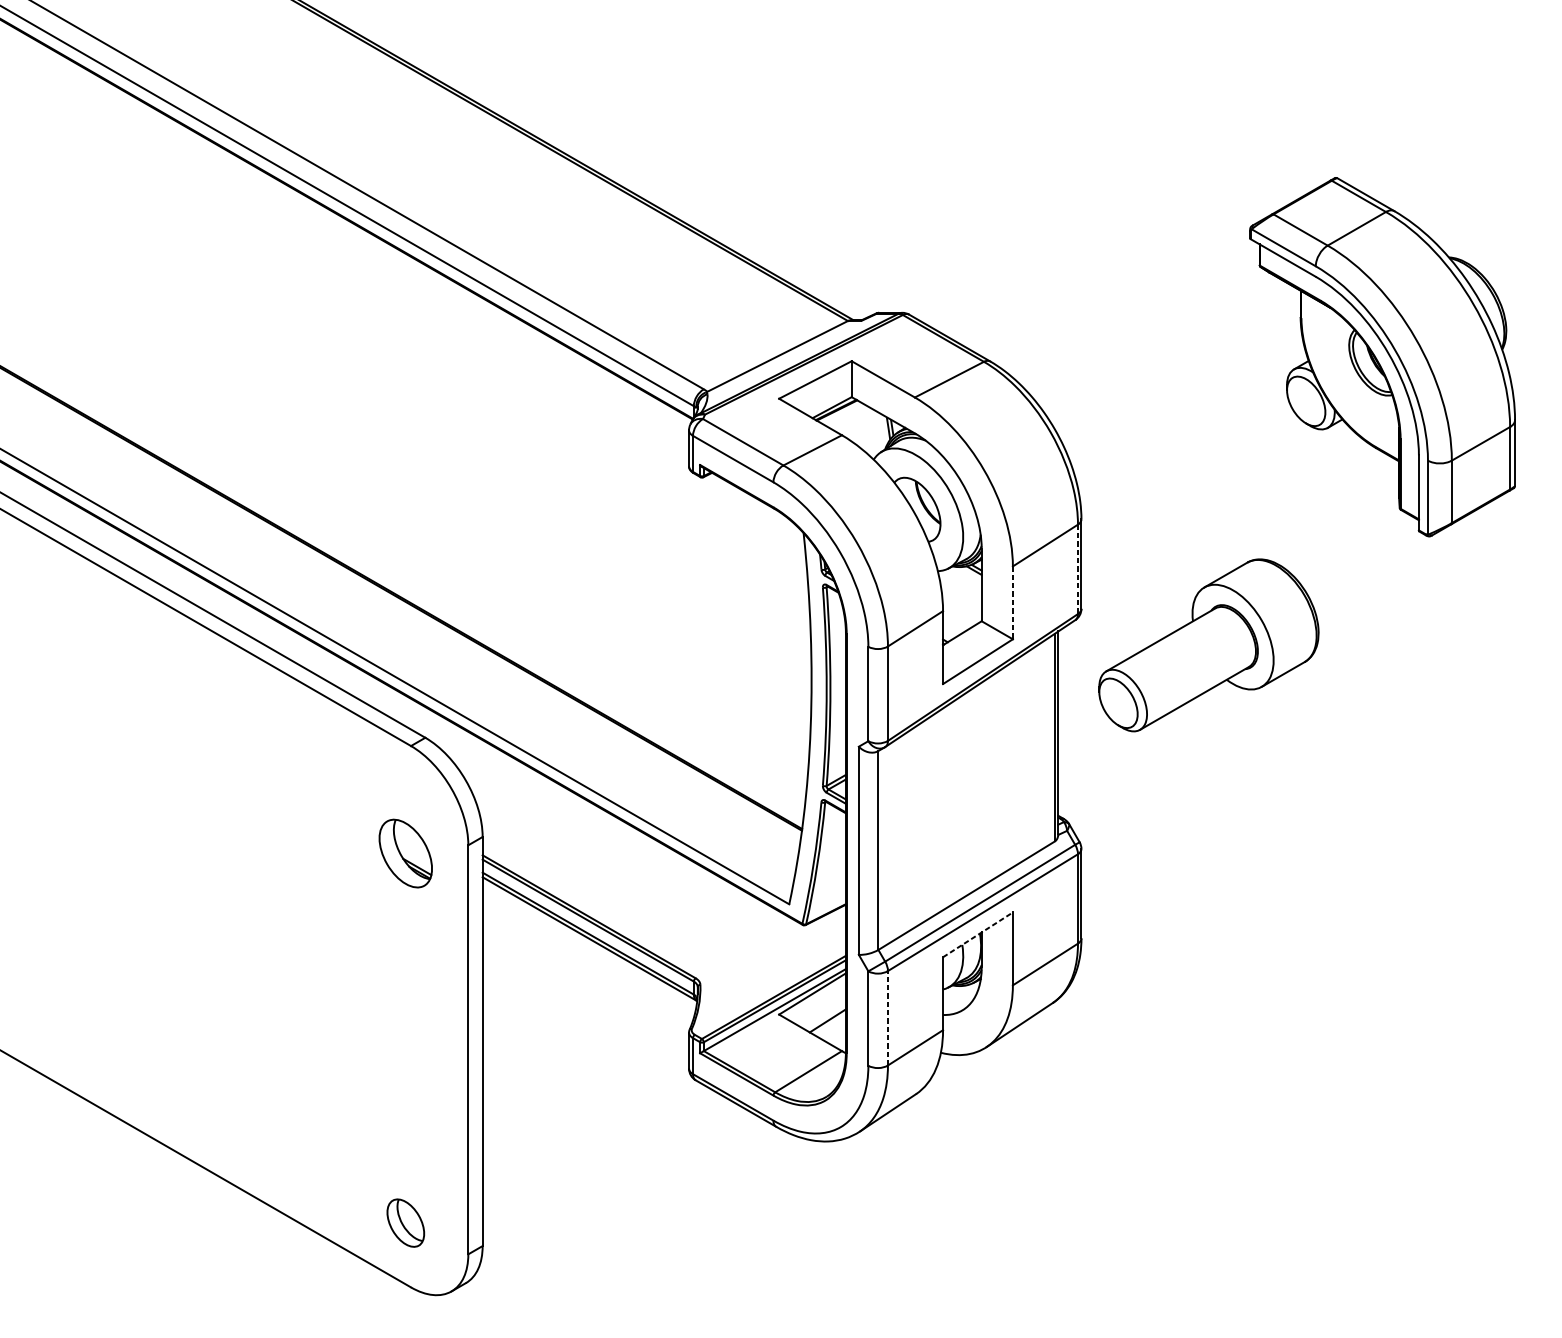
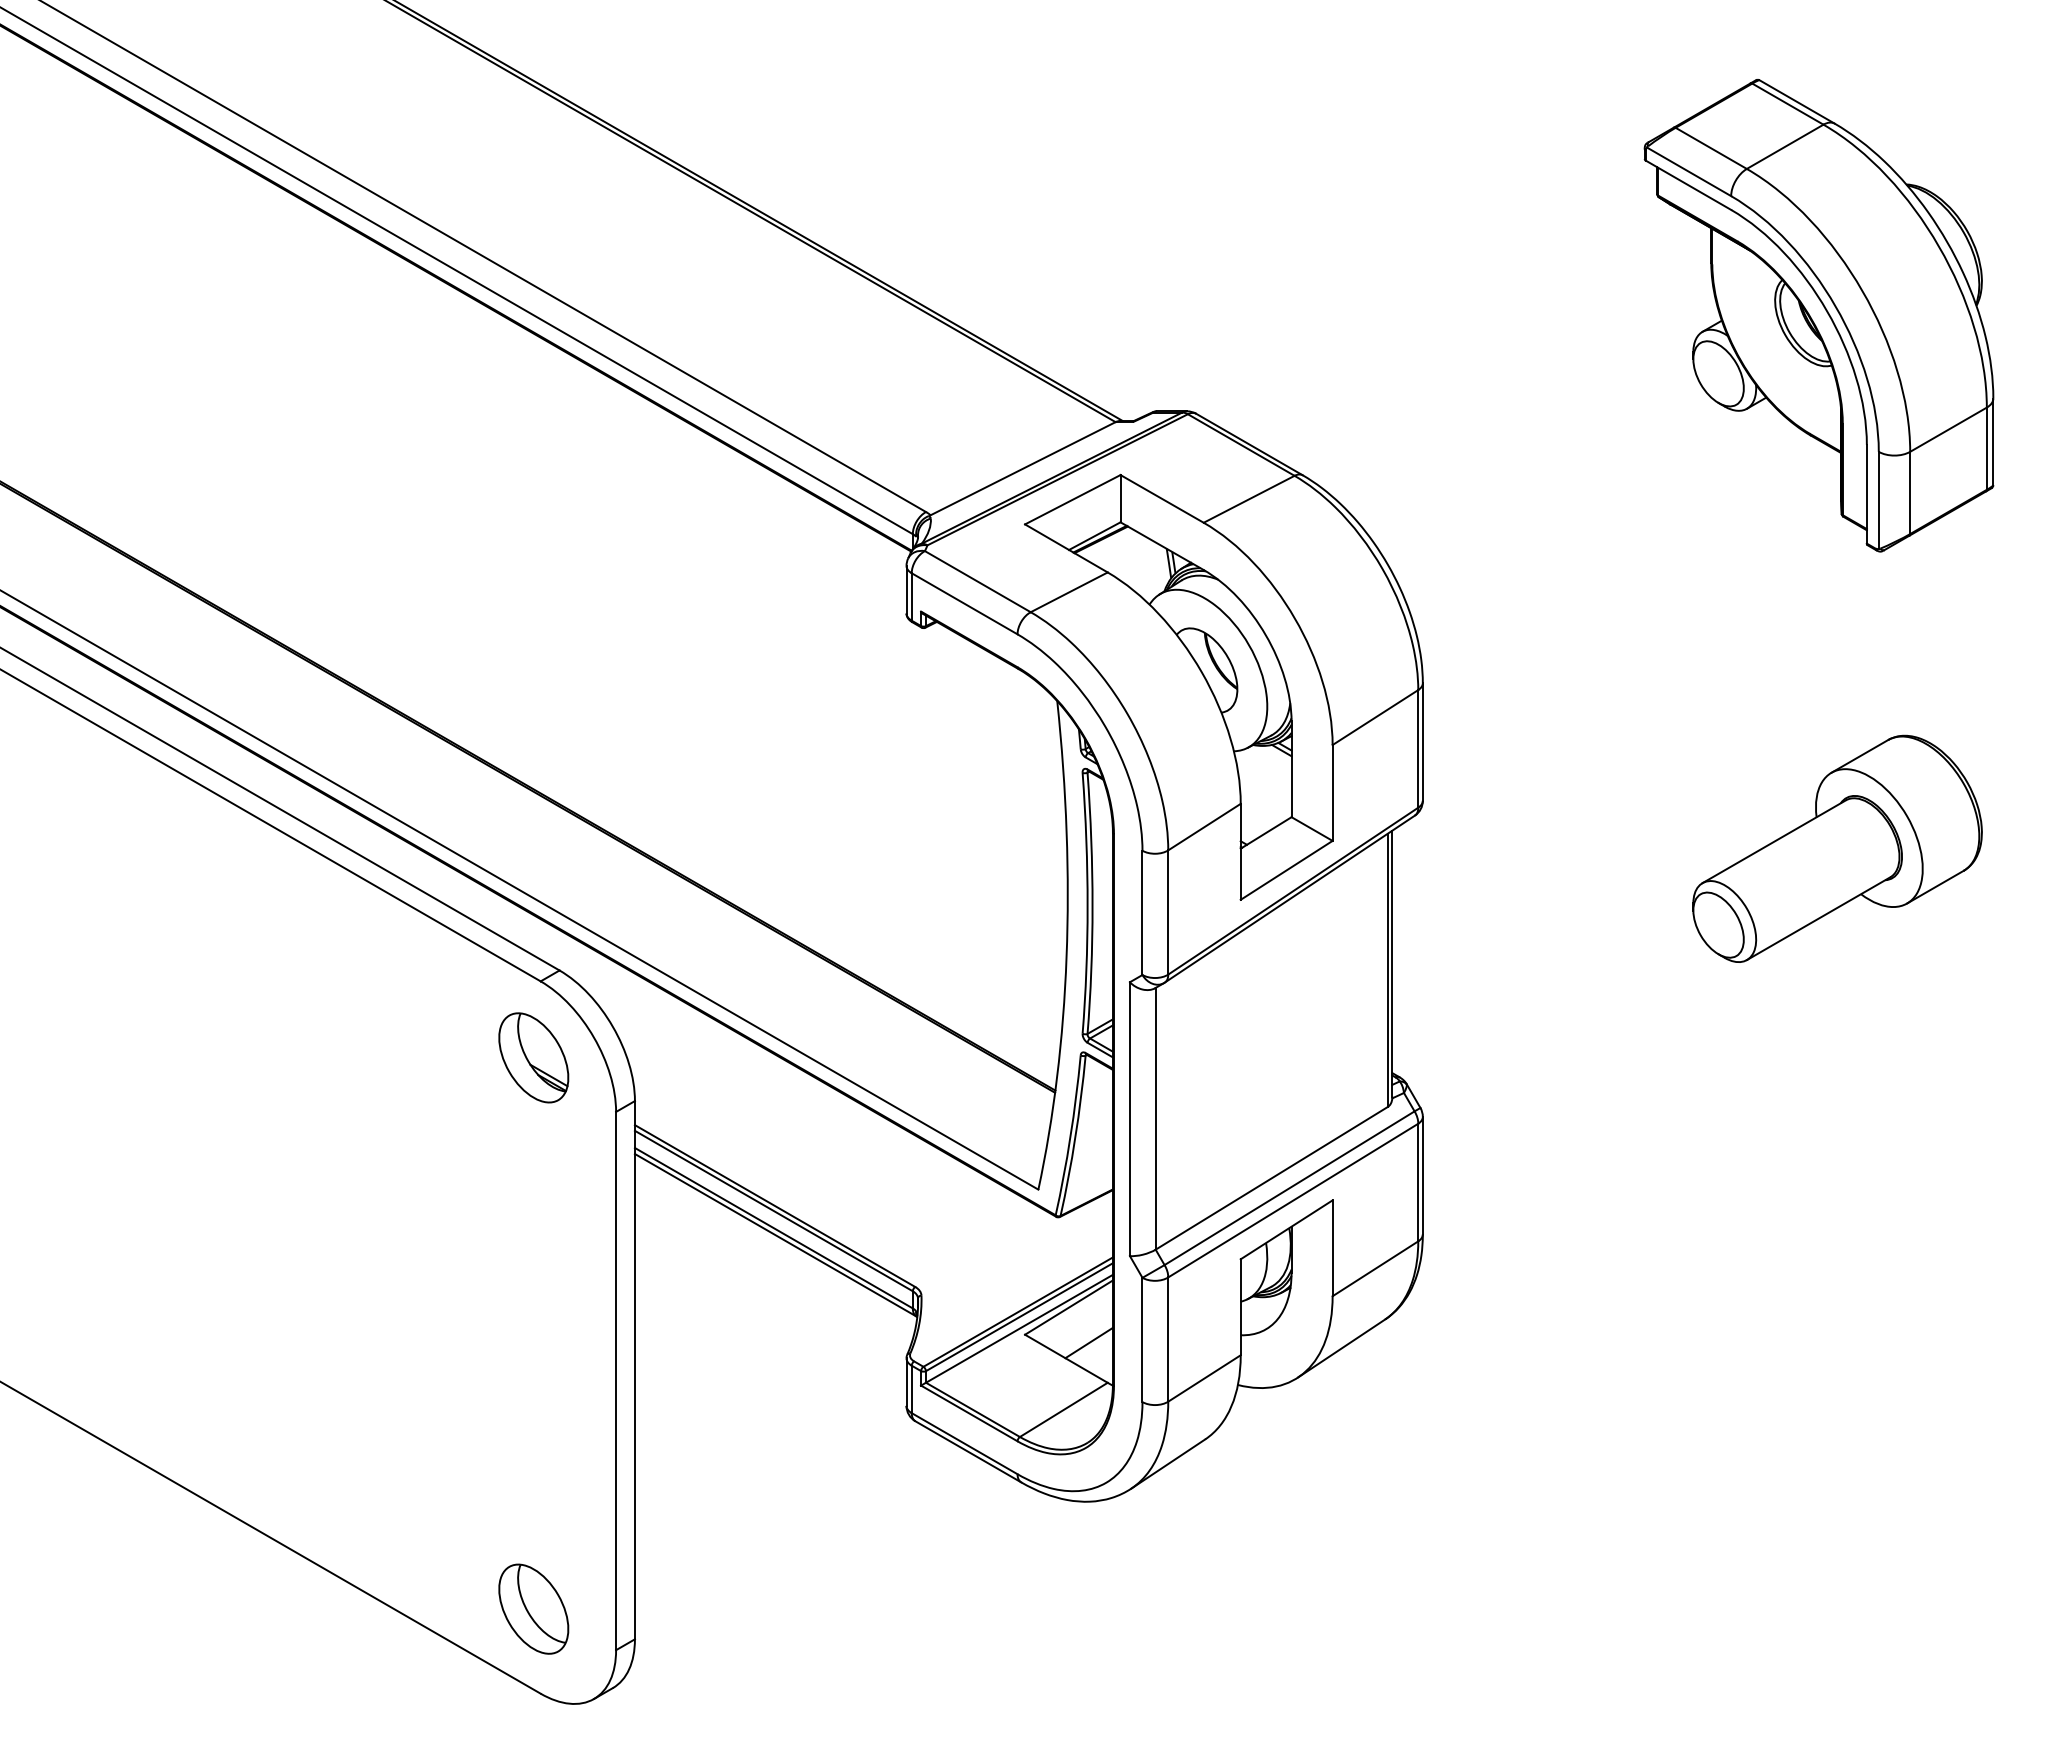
part: (1382, 357) -> (1818, 315), moved
line: (1078, 569) -> (1418, 748), dashed -> solid
line: (1012, 602) -> (1332, 792), dashed -> solid
part: (1208, 645) -> (1837, 848), moved
part: (405, 853) -> (533, 1057), moved
line: (977, 934) -> (1286, 1229), dashed -> solid
line: (888, 1018) -> (1168, 1339), dashed -> solid
part: (405, 1222) -> (533, 1608), size x1.43

